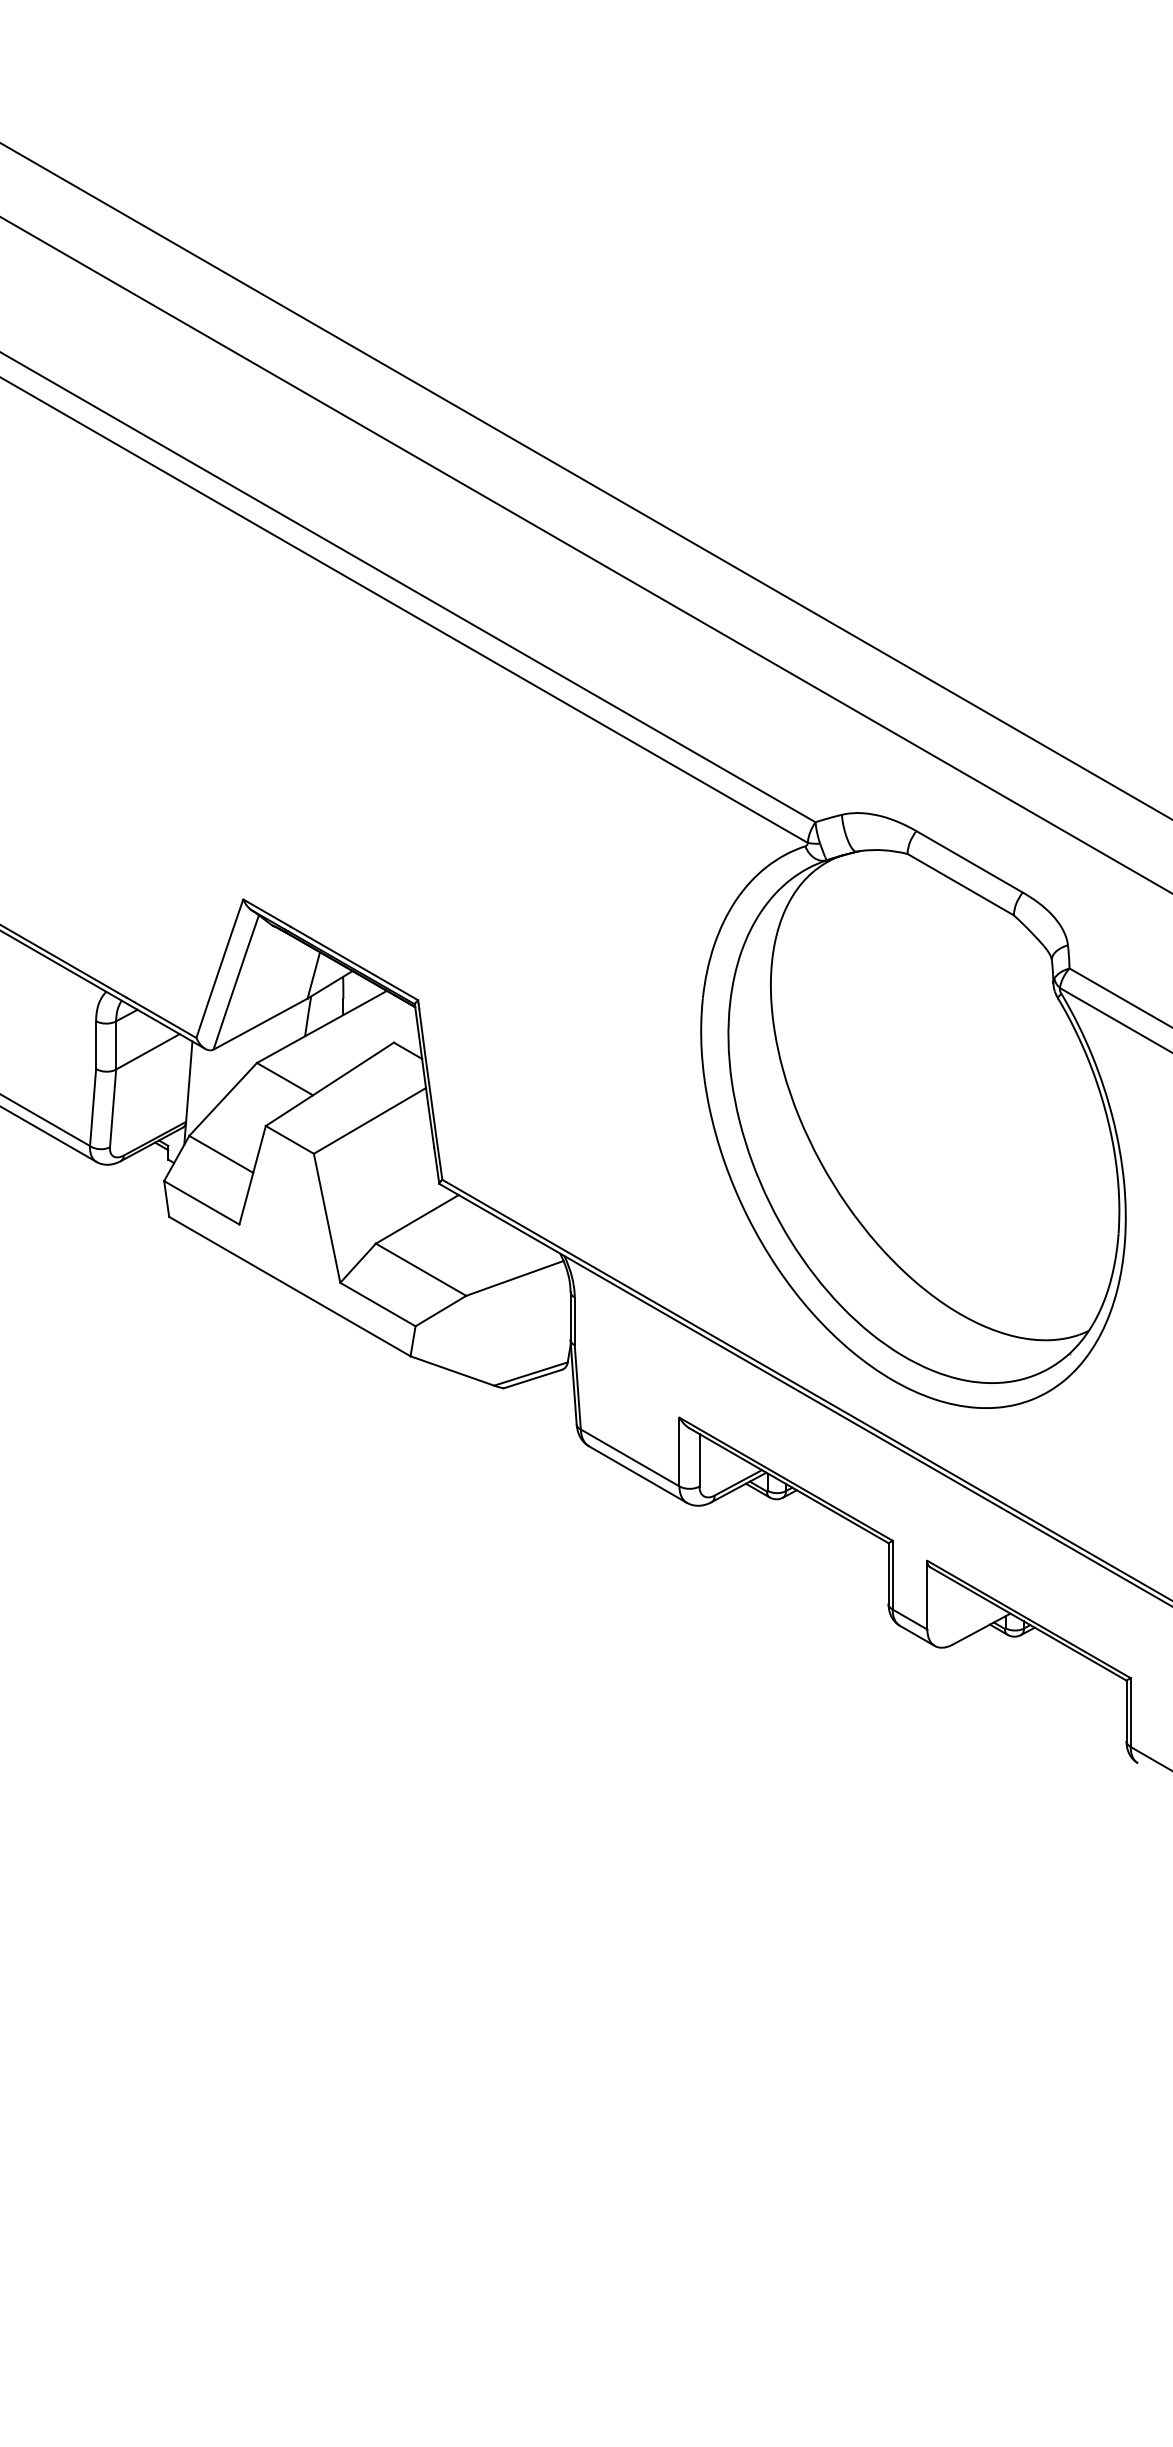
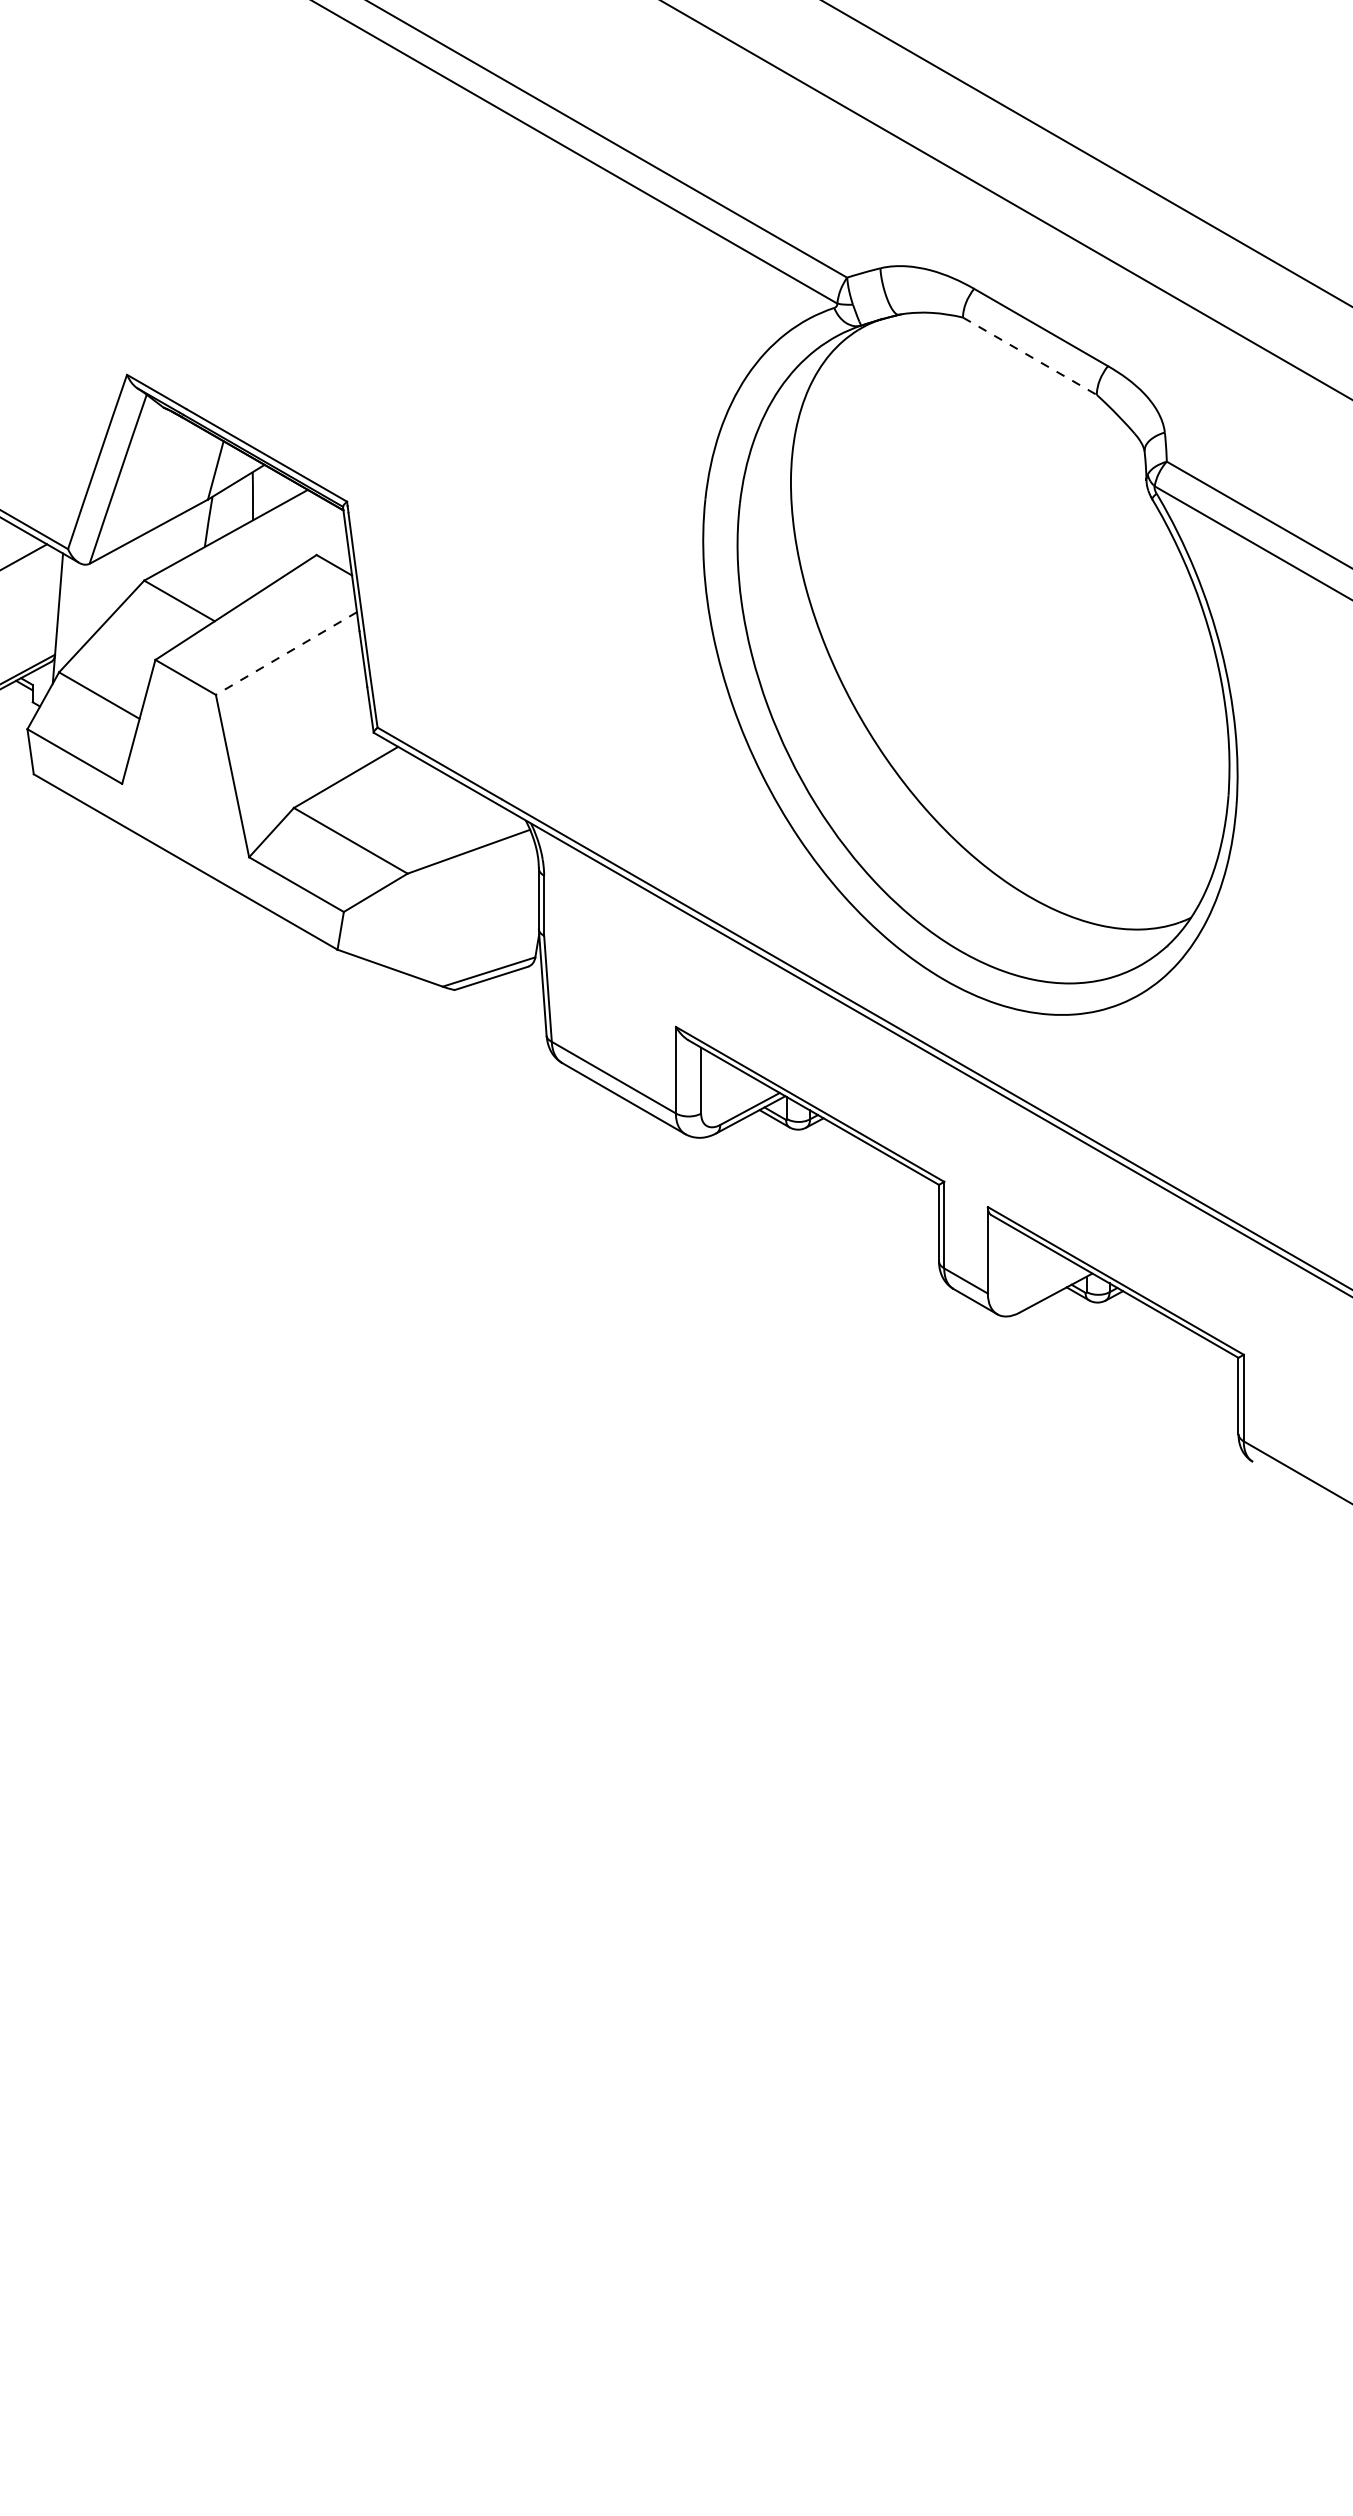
line: (961, 884) -> (1030, 356), solid -> dashed
line: (369, 1120) -> (285, 652), solid -> dashed

